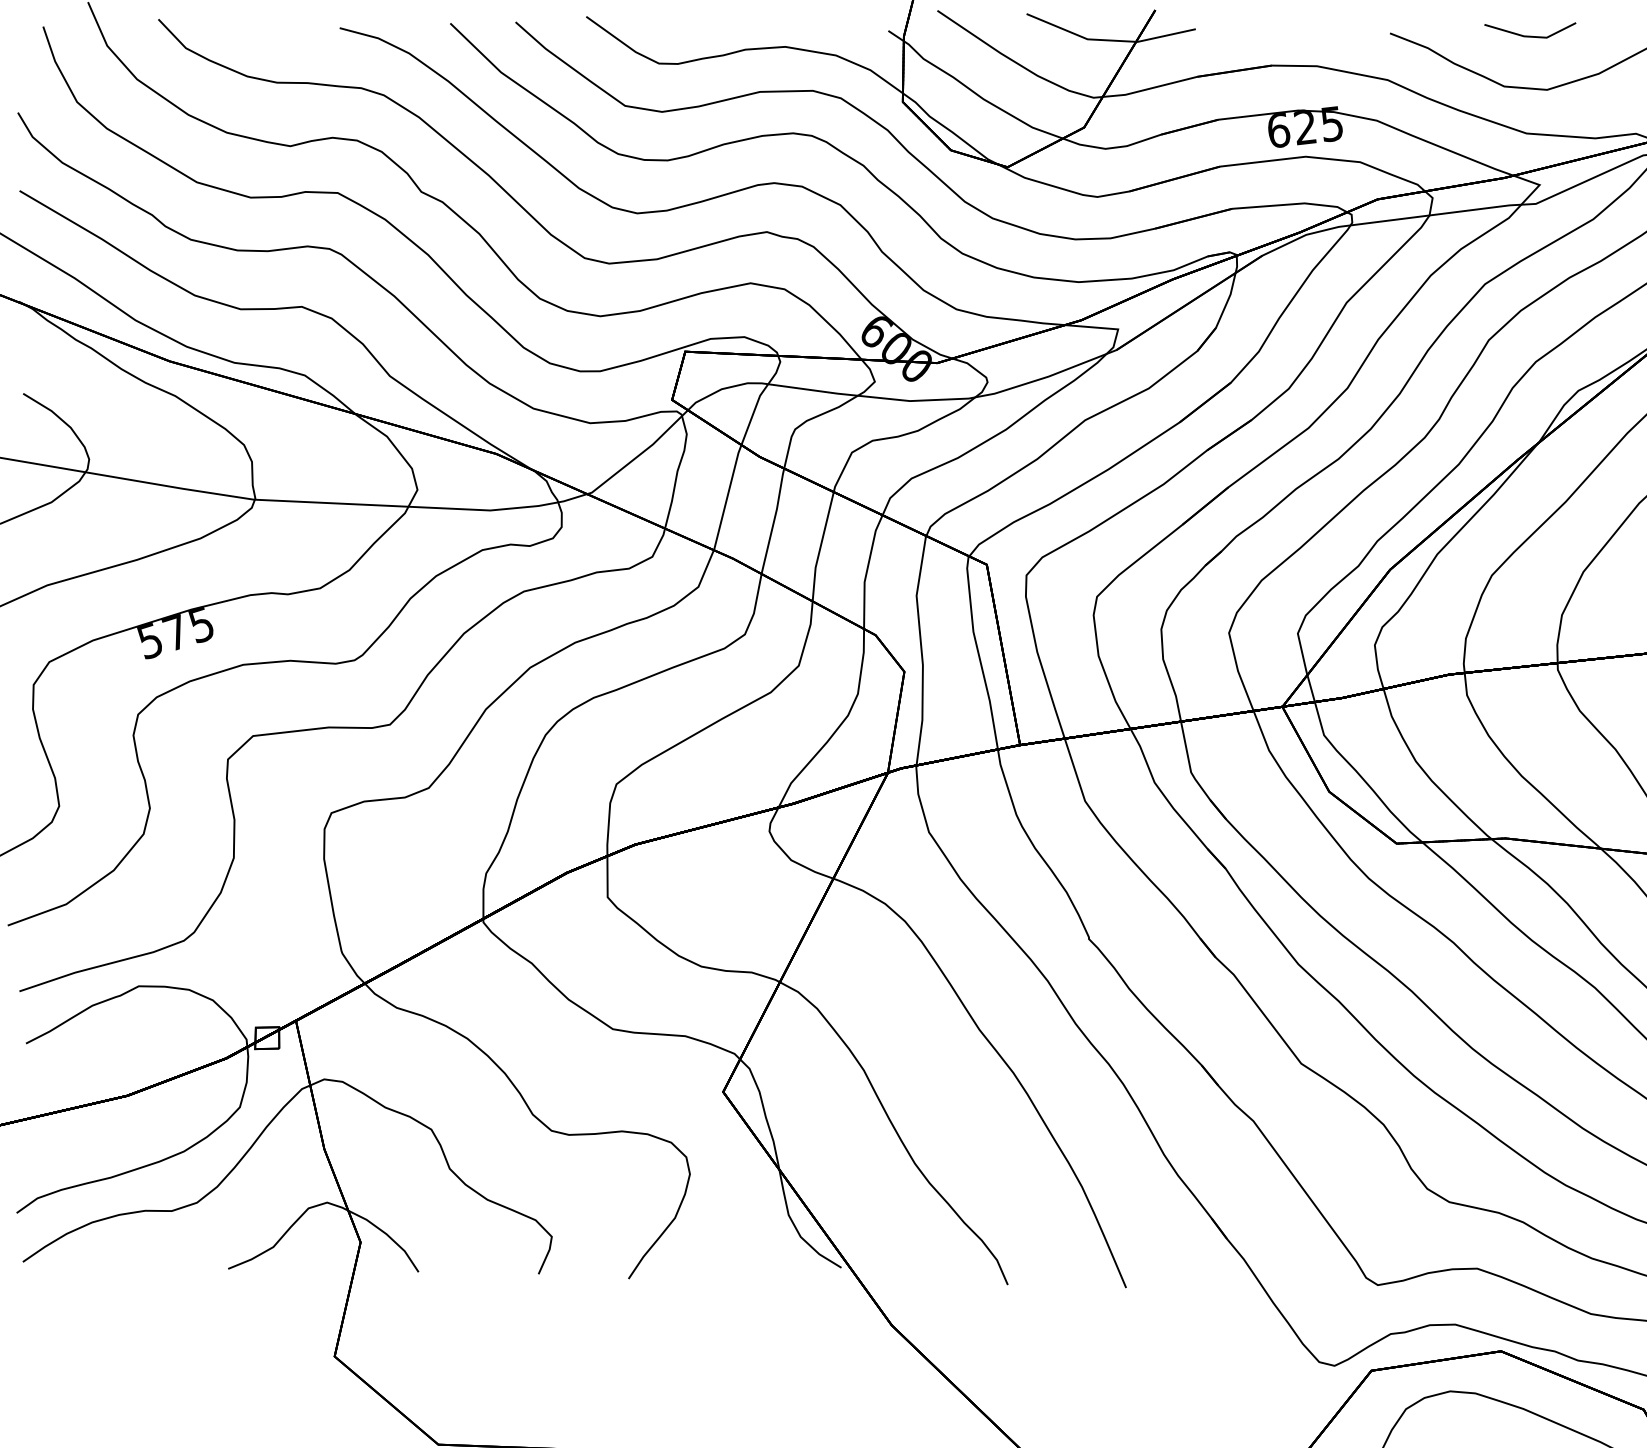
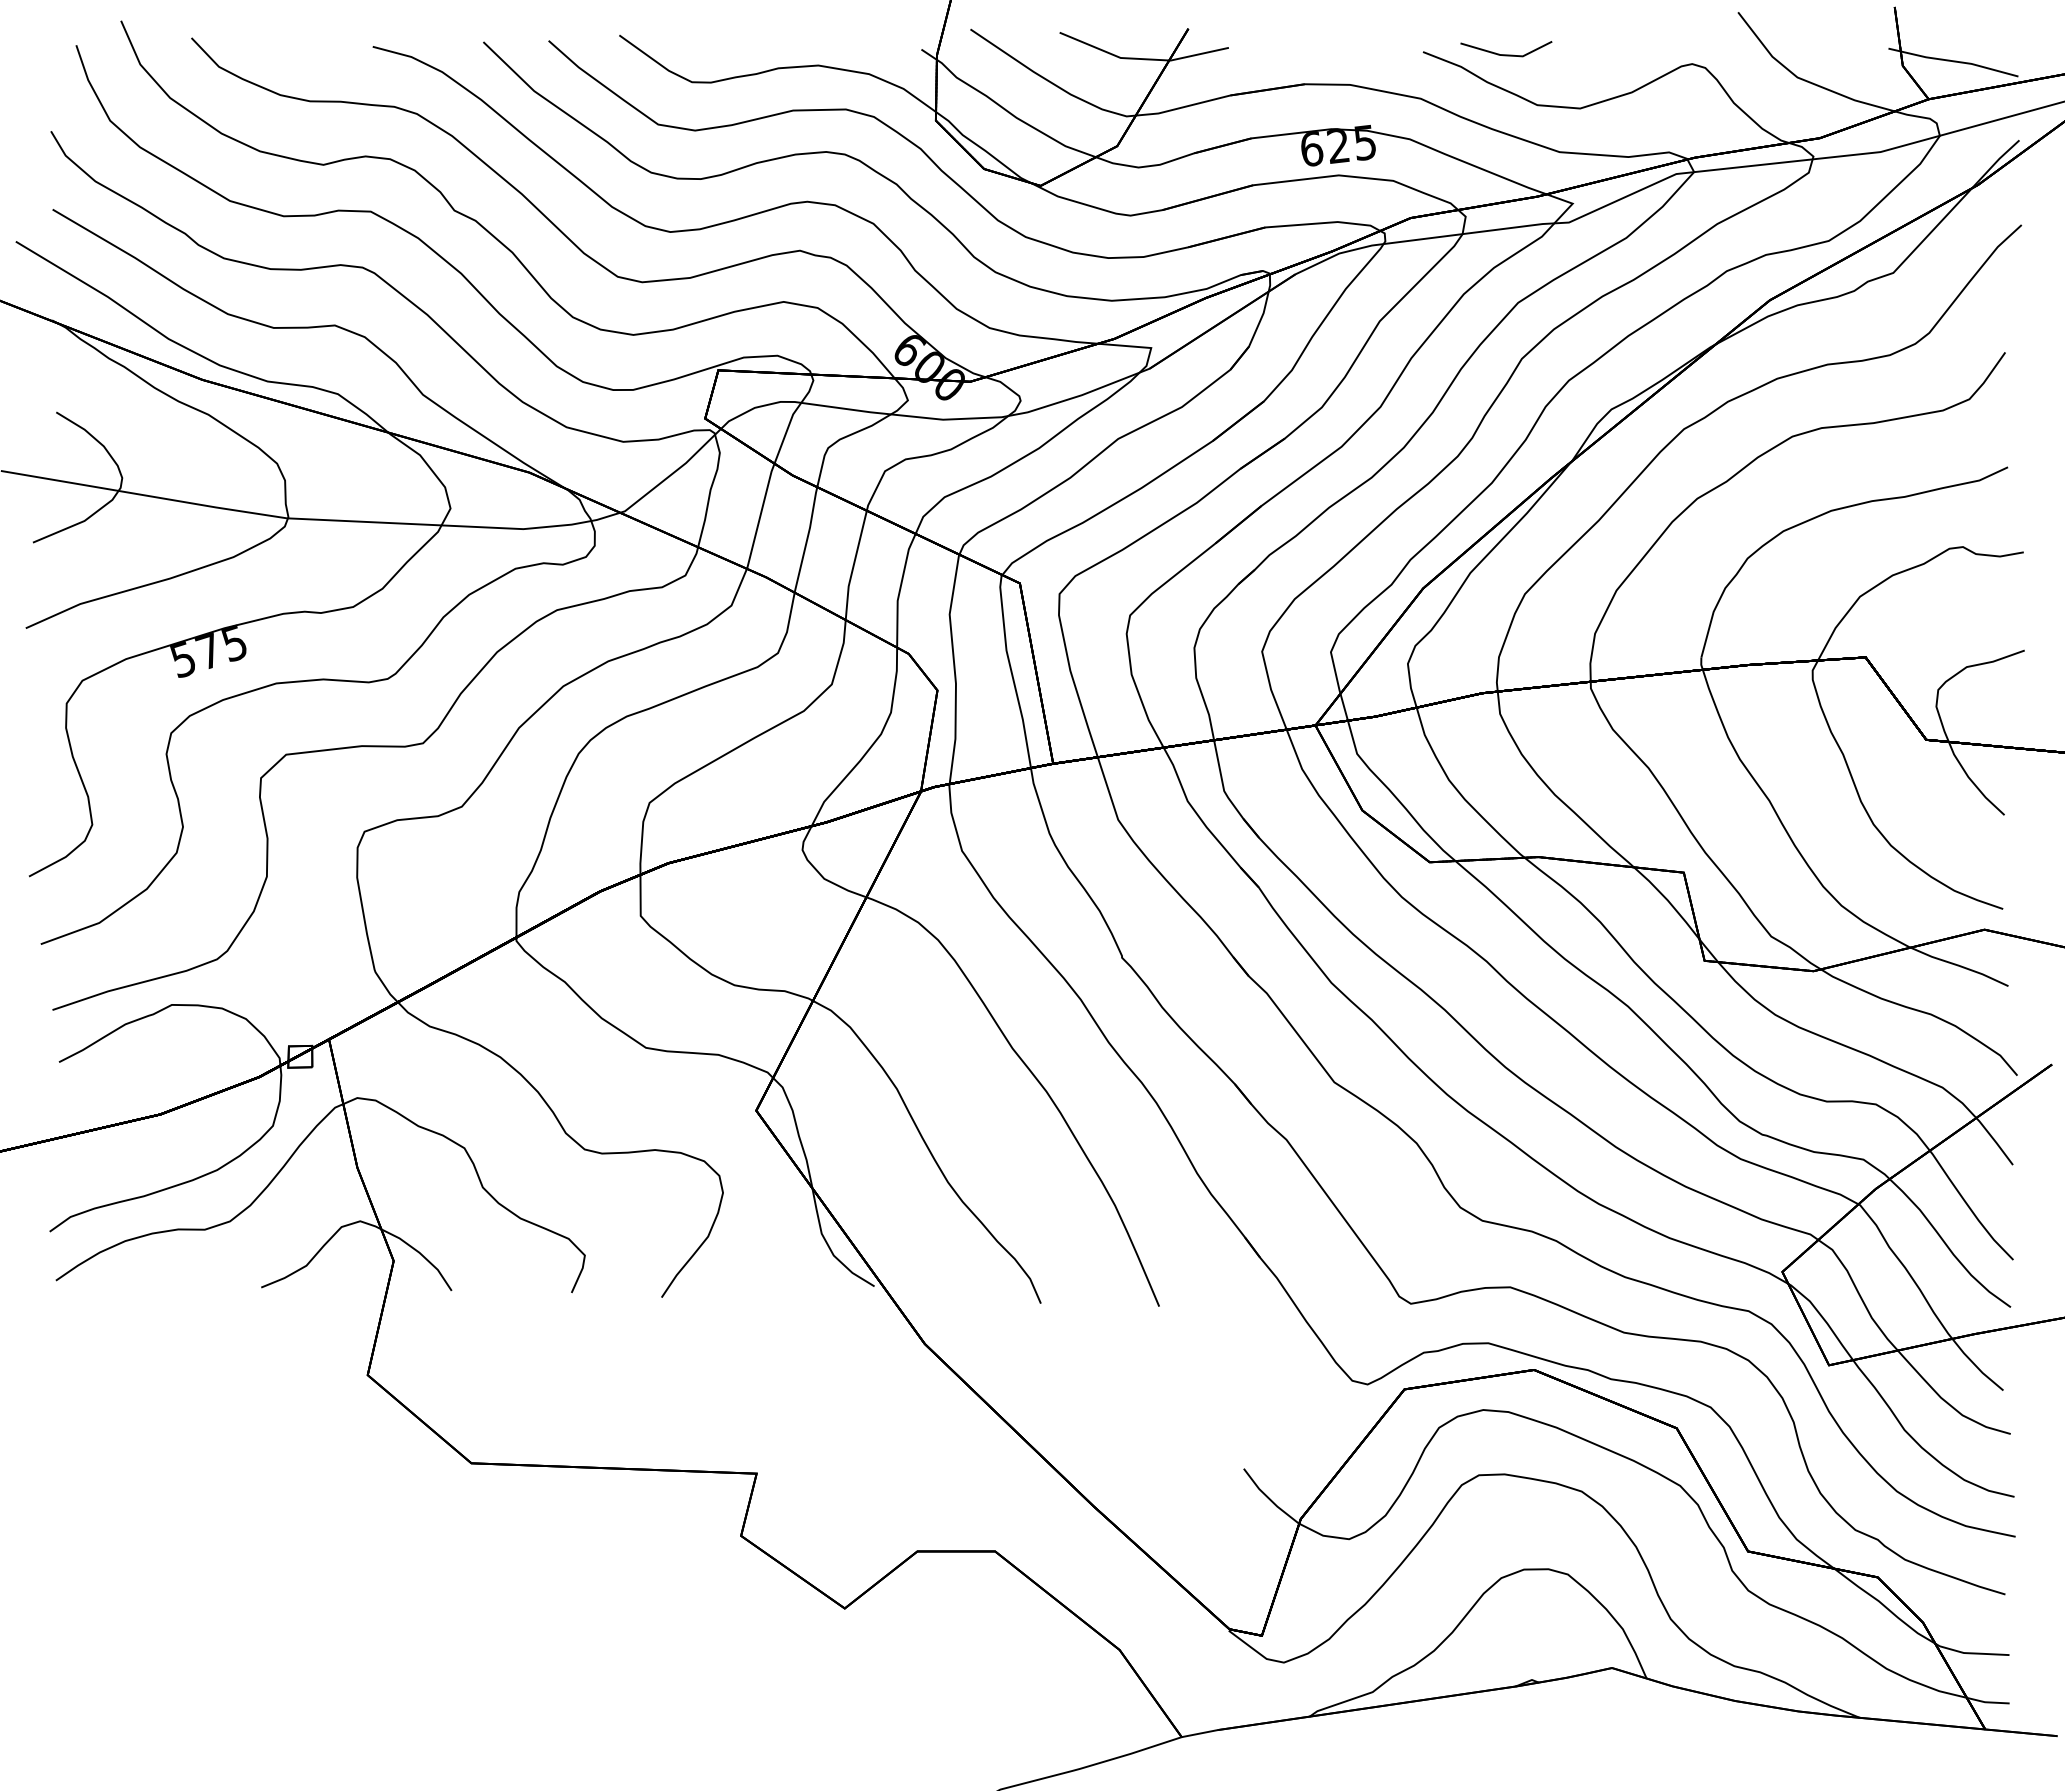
line: (1530, 35) -> (1506, 54), moved

